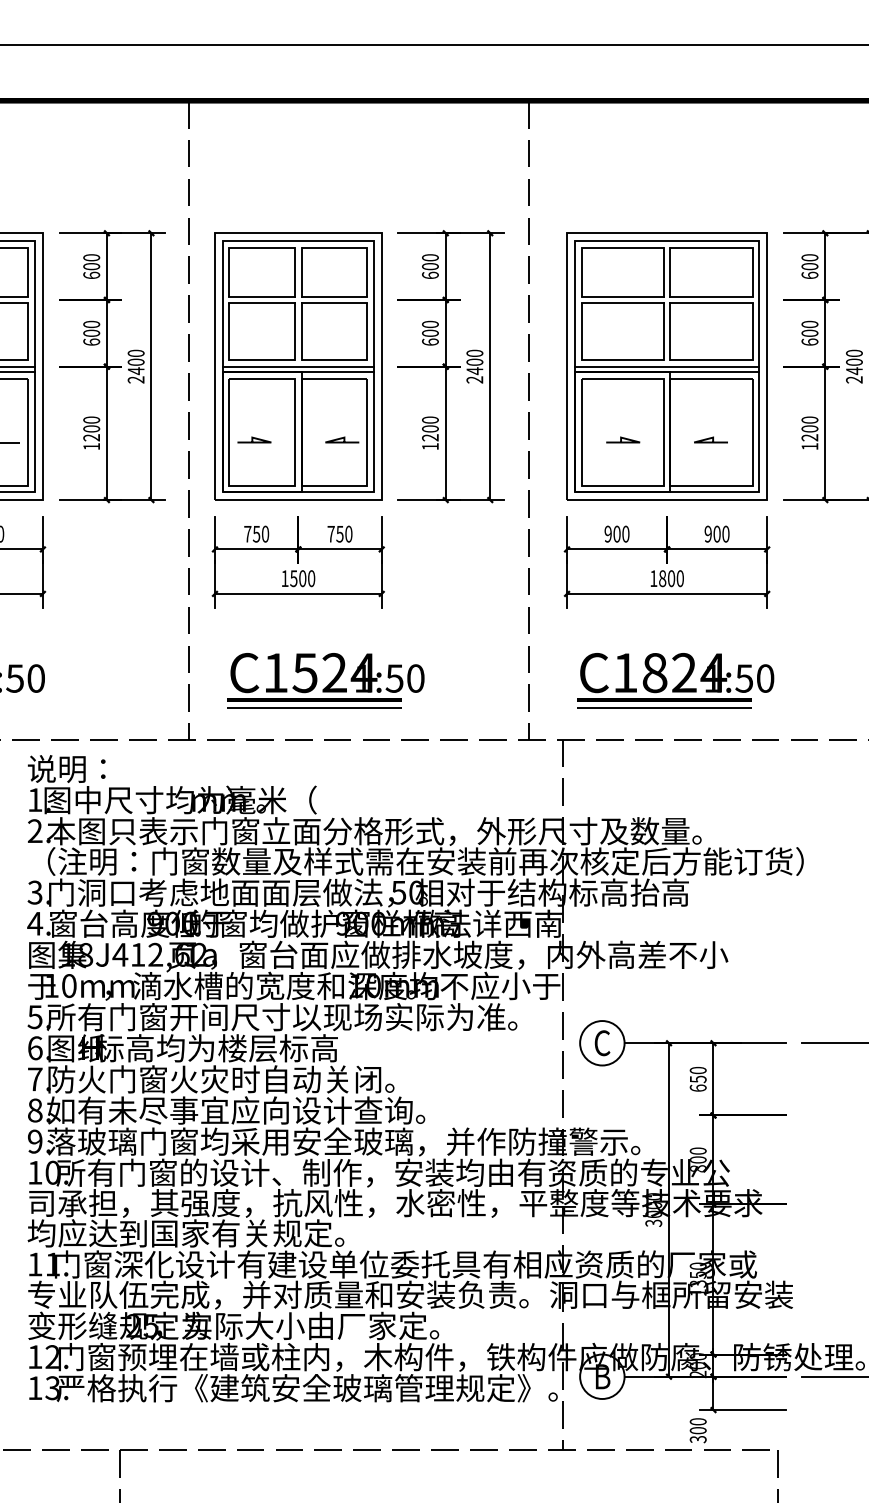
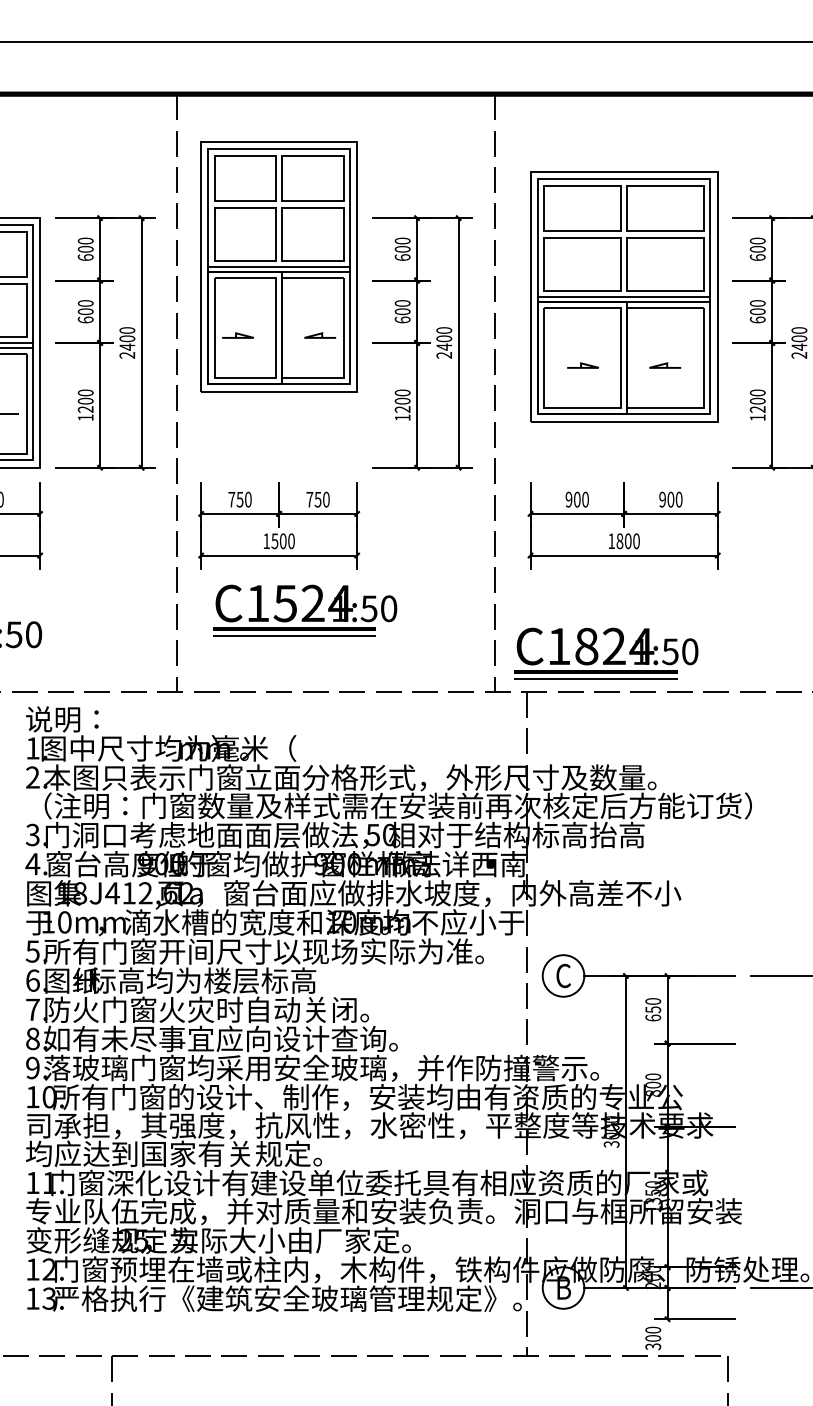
part: (297, 366) -> (278, 266), moved
part: (667, 366) -> (624, 296), moved
part: (326, 680) -> (305, 610), moved
part: (676, 680) -> (606, 653), moved

